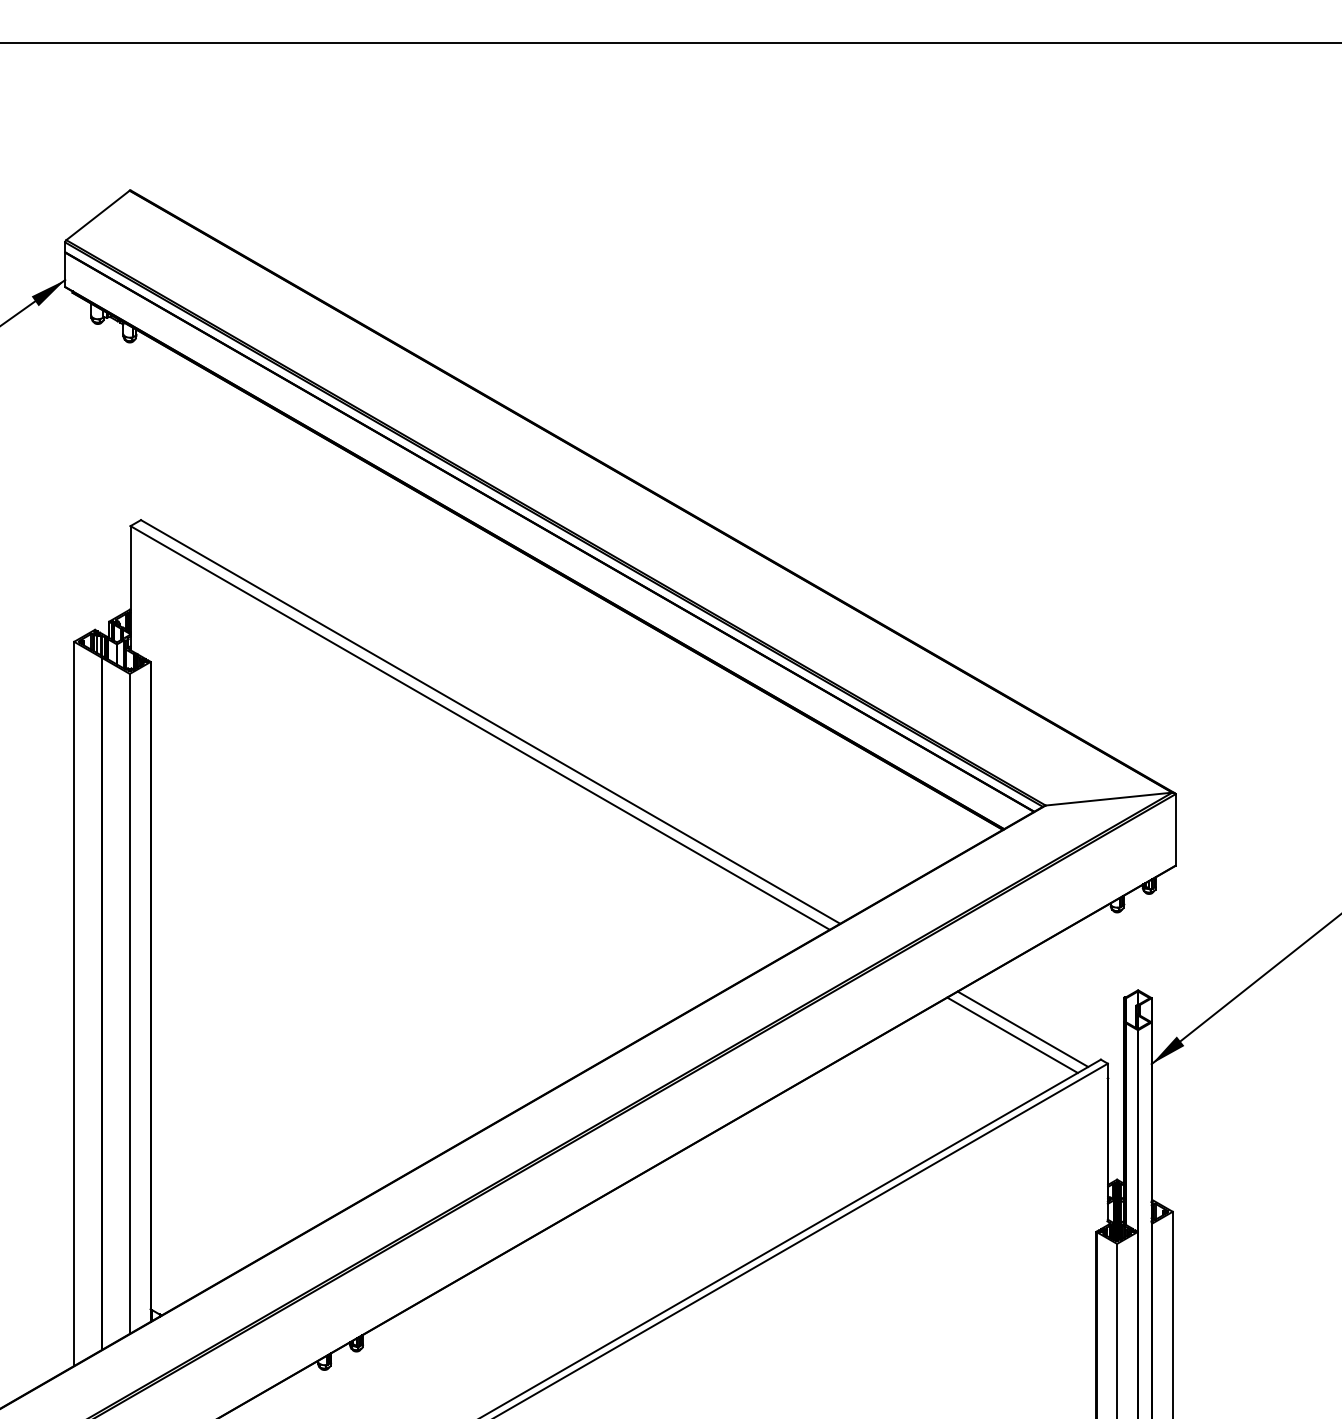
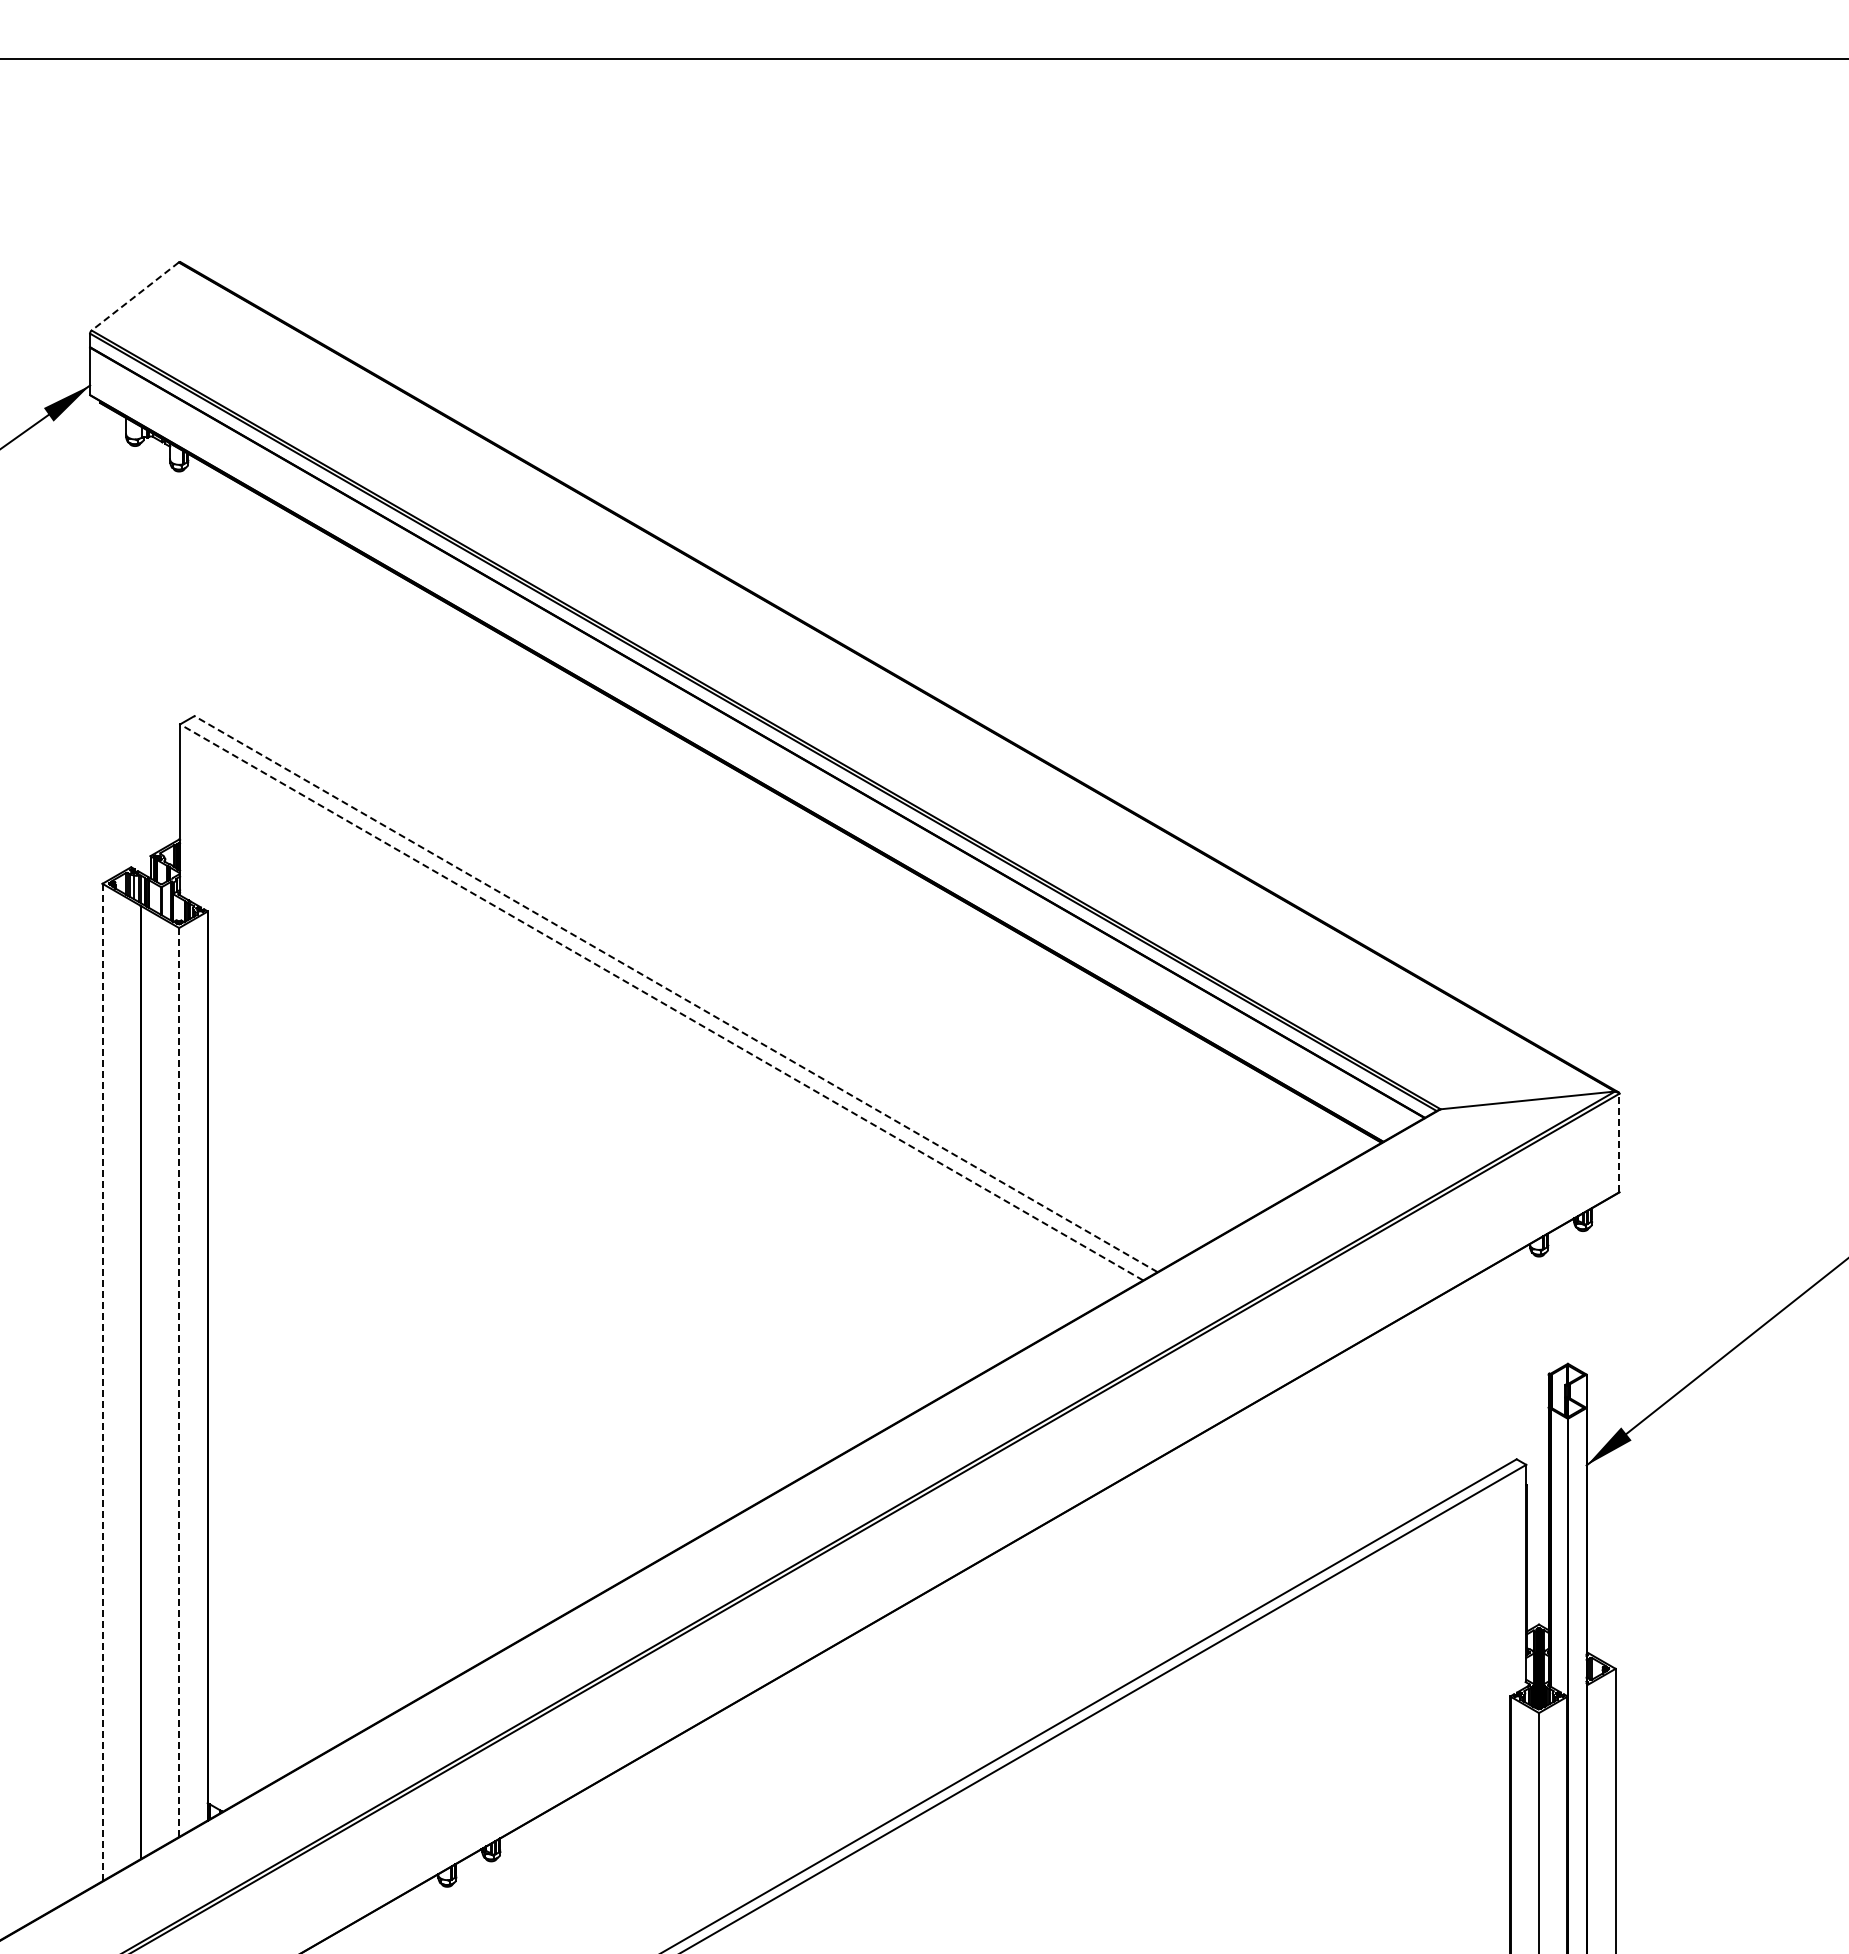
line: (97, 215) -> (134, 296), solid -> dashed
line: (490, 721) -> (675, 993), solid -> dashed
line: (480, 728) -> (661, 1002), solid -> dashed
line: (1175, 829) -> (1619, 1142), solid -> dashed
line: (74, 1003) -> (102, 1382), solid -> dashed
line: (130, 1004) -> (179, 1383), solid -> dashed
line: (1023, 1029) -> (1409, 1417), removed
line: (1012, 1035) -> (1394, 1425), removed

